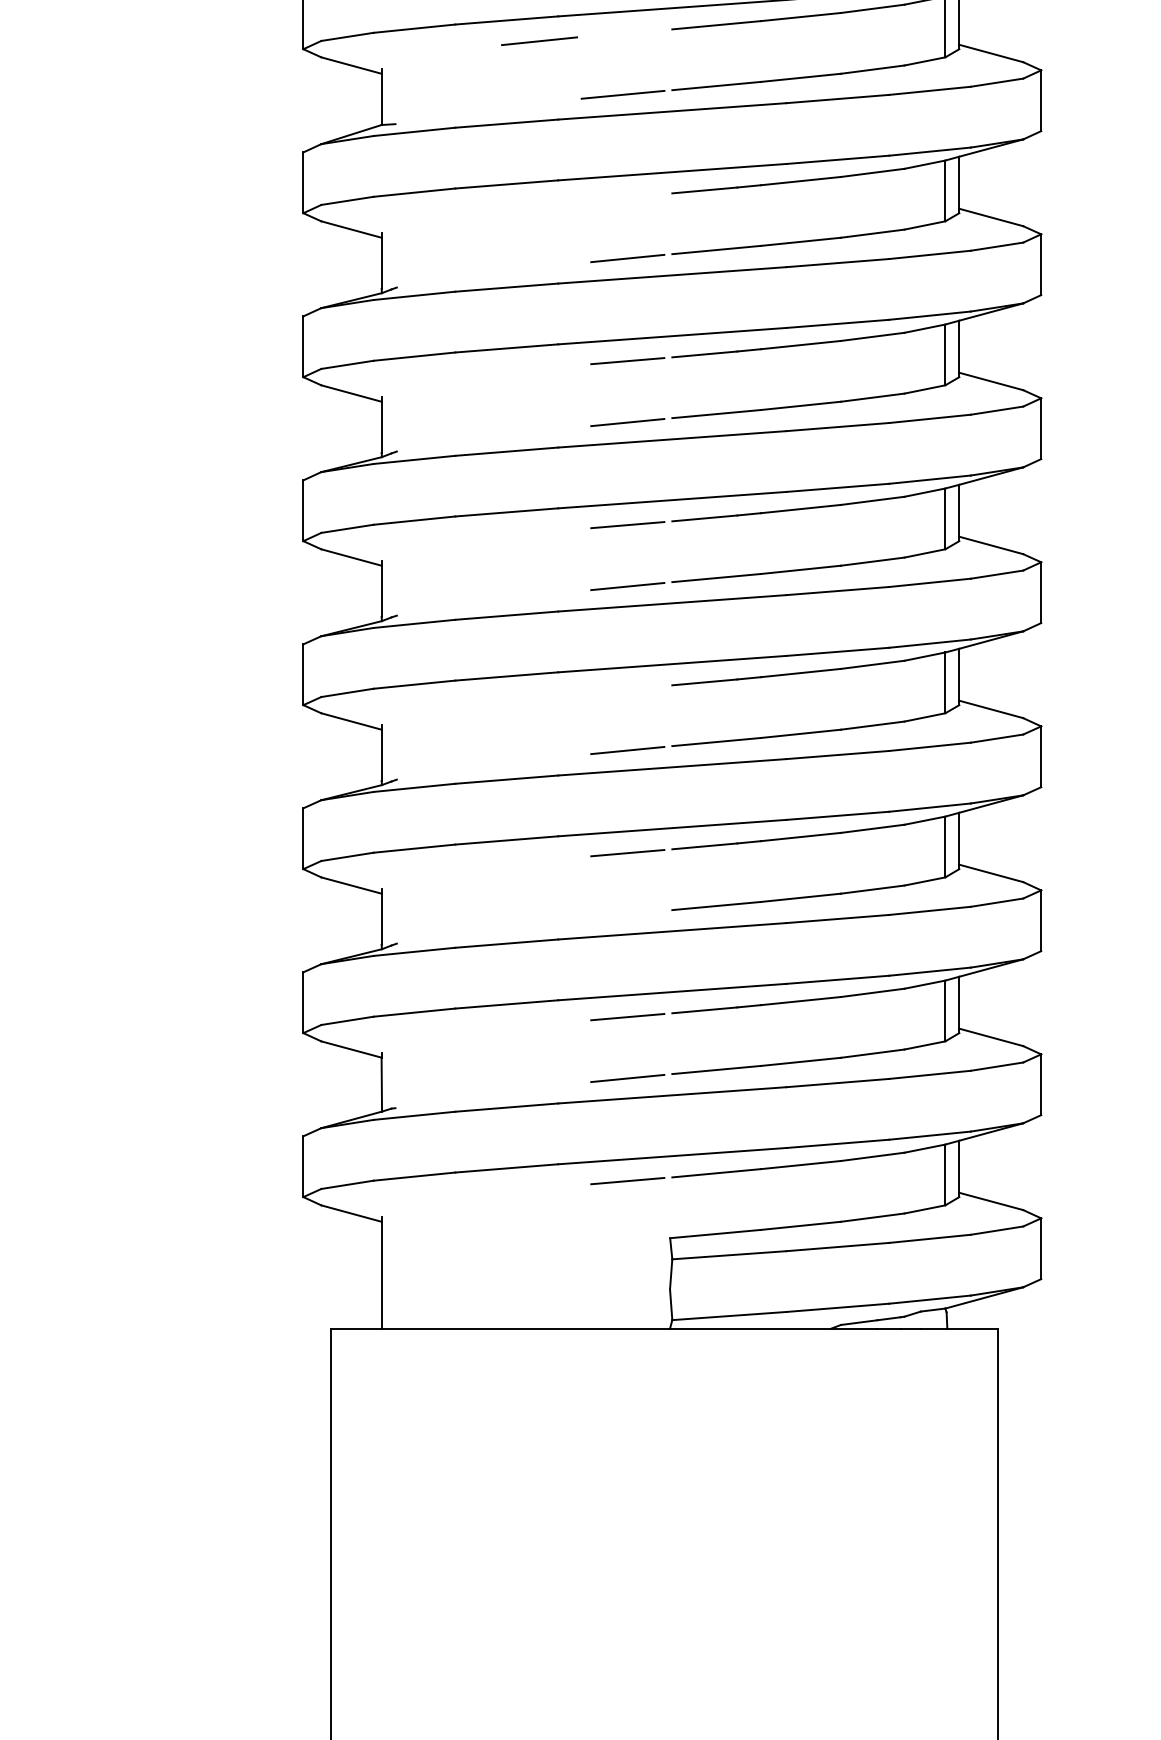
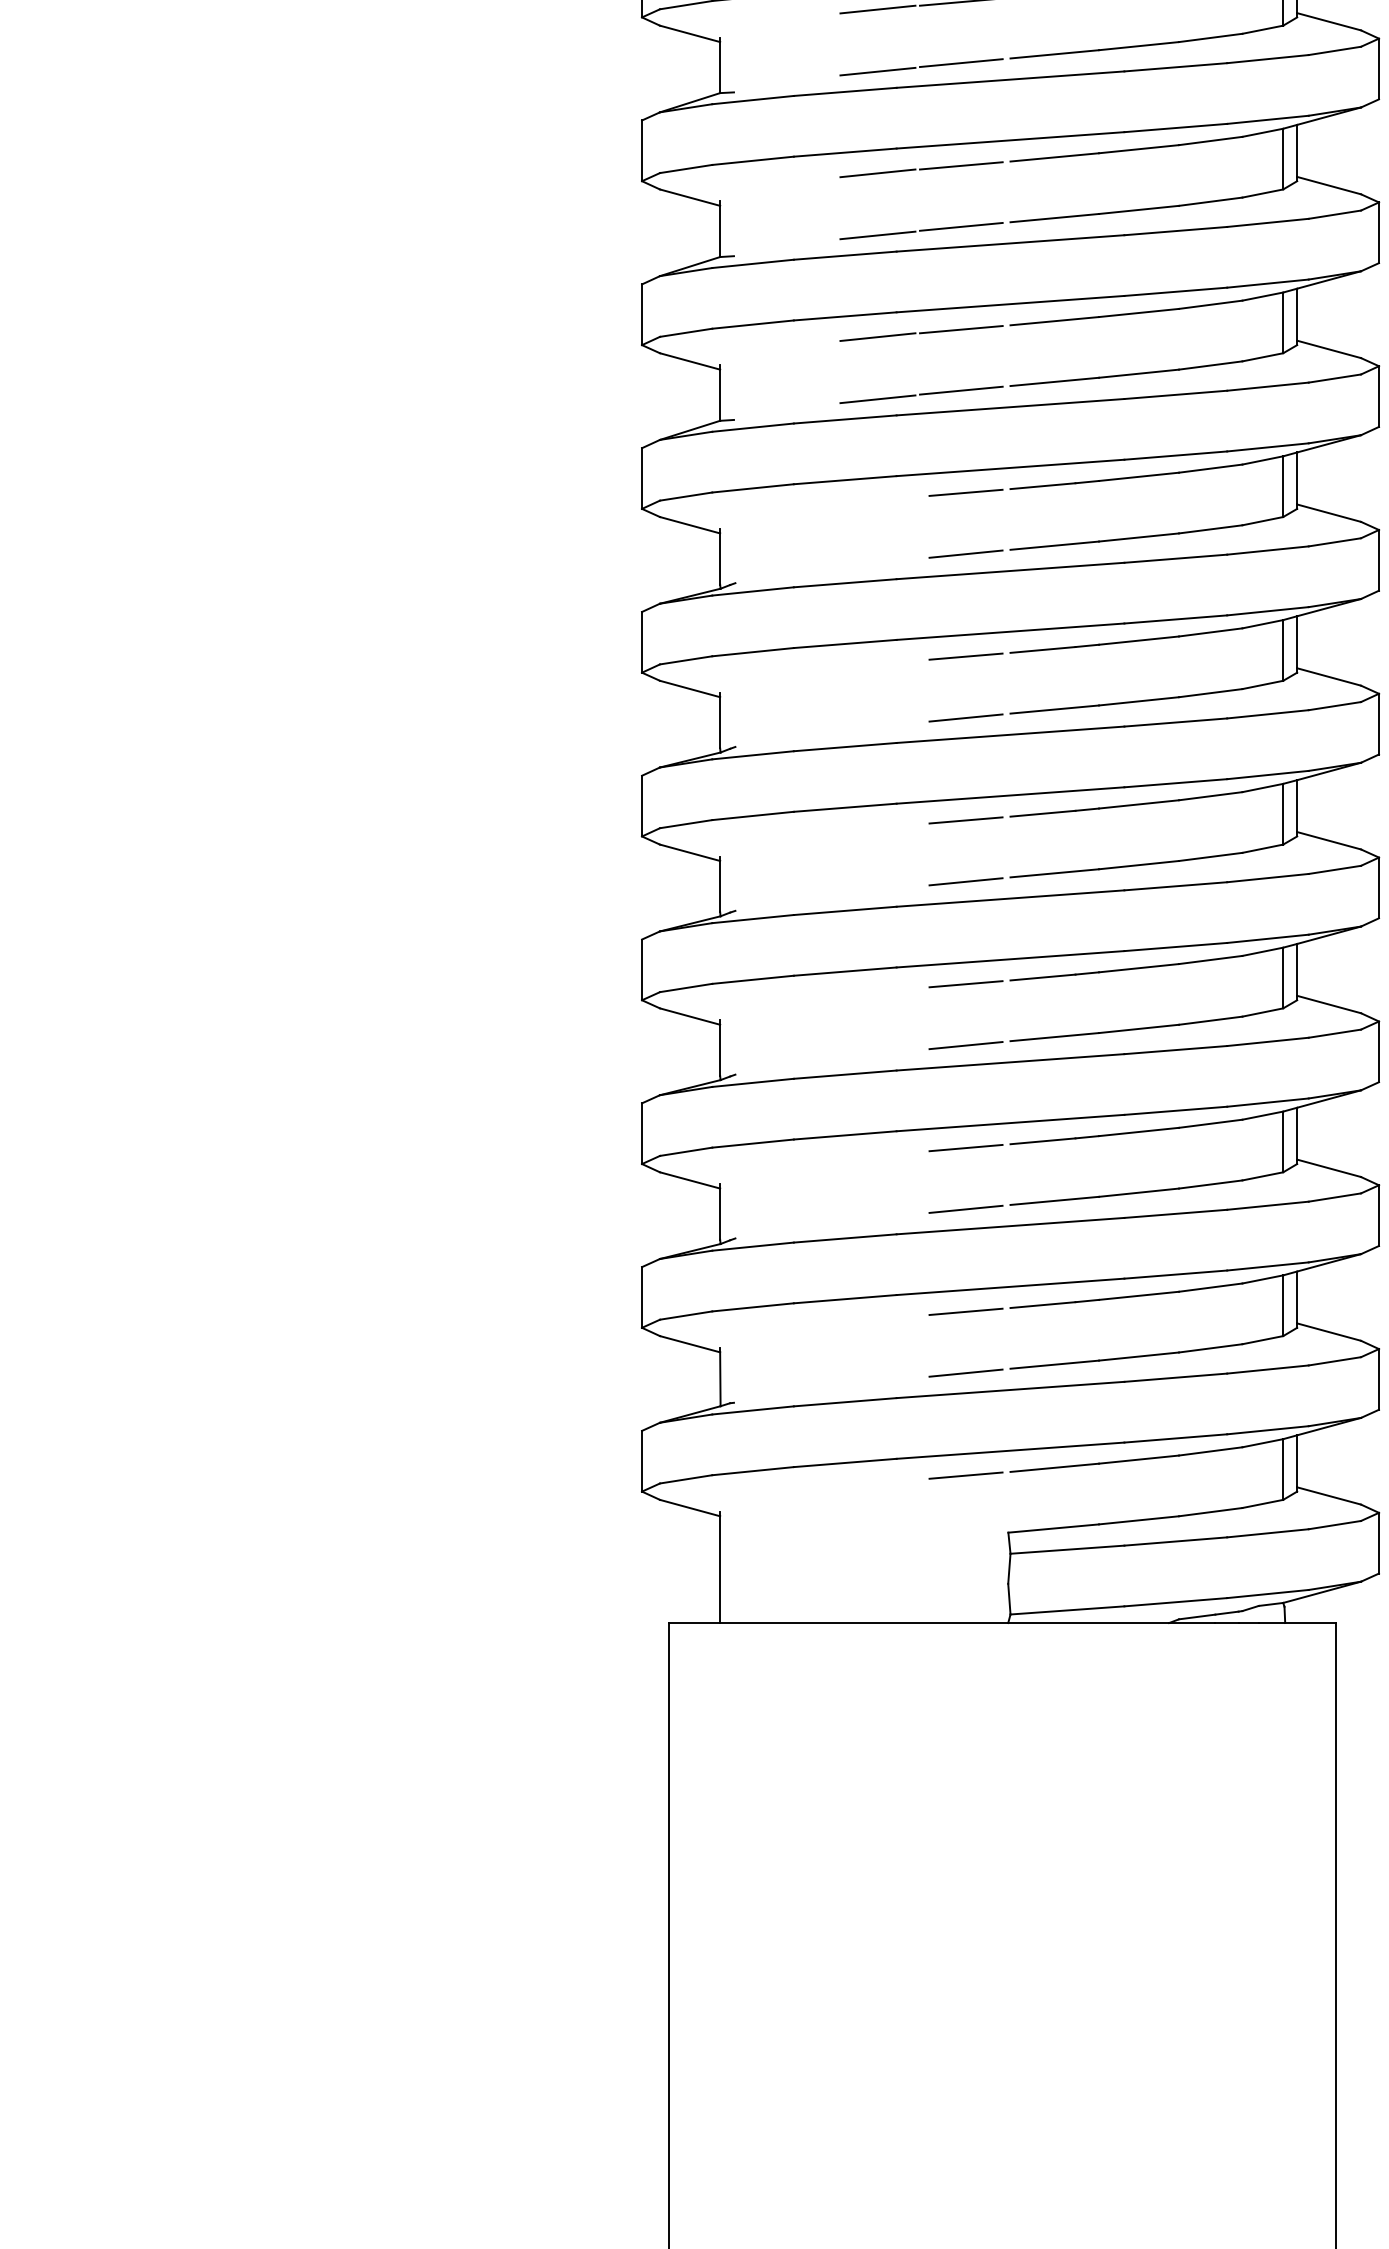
line: (623, 33) -> (961, 329), added
line: (539, 103) -> (877, 399), added
line: (627, 196) -> (965, 492), added
line: (627, 689) -> (965, 984), added
line: (627, 913) -> (965, 1208), added

